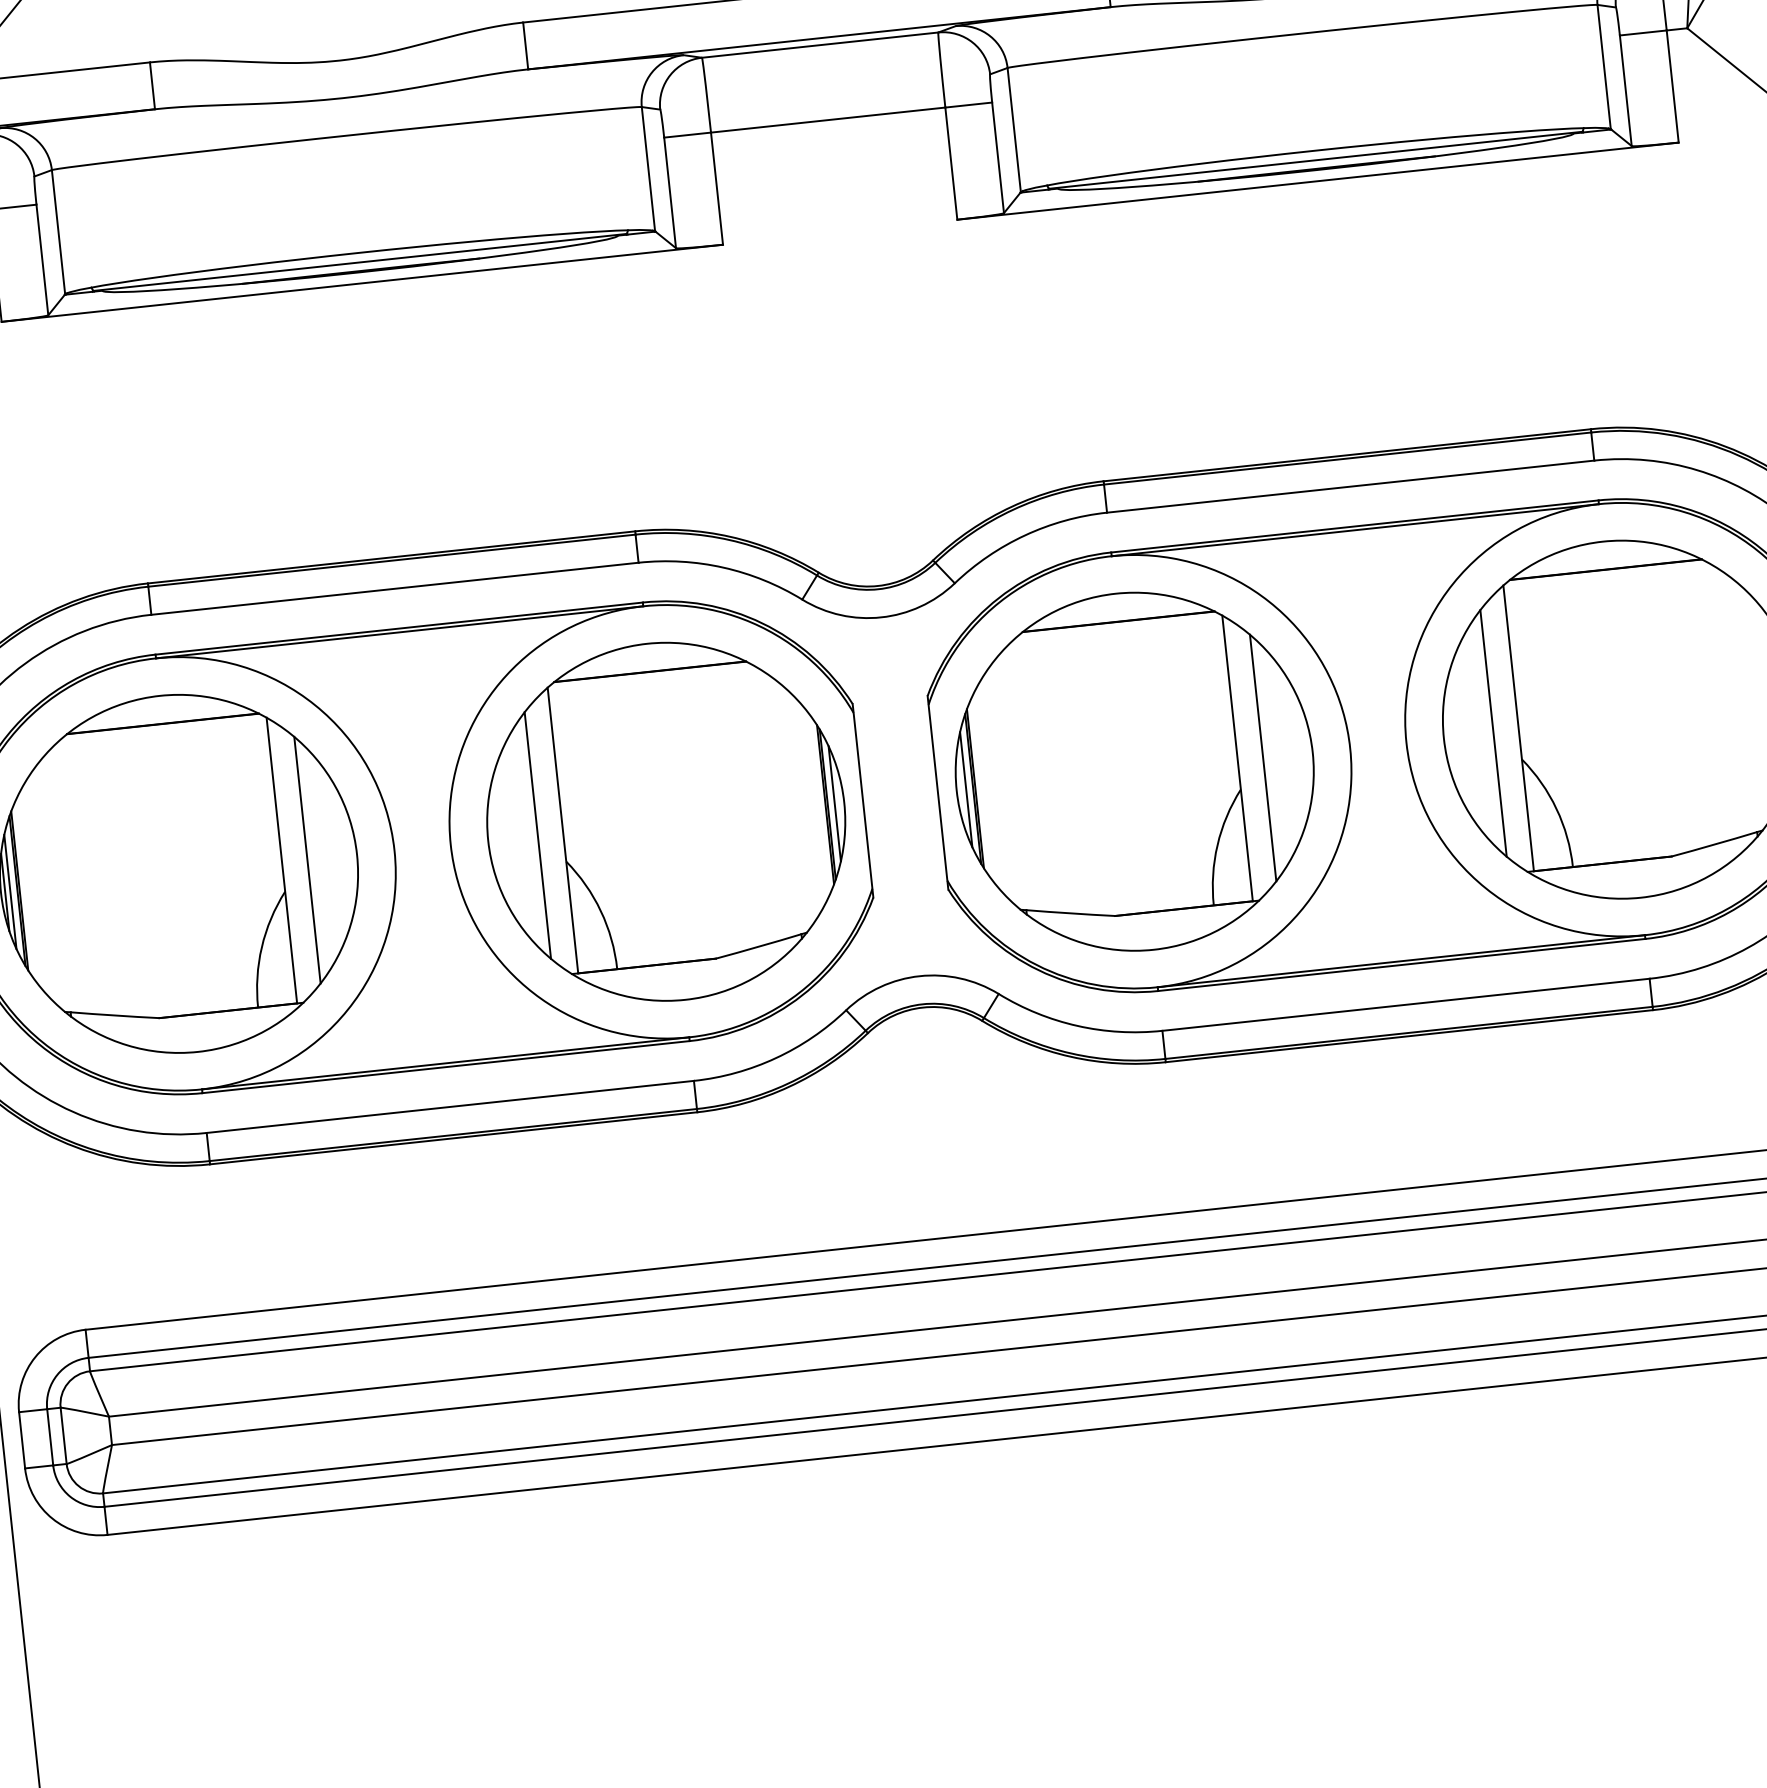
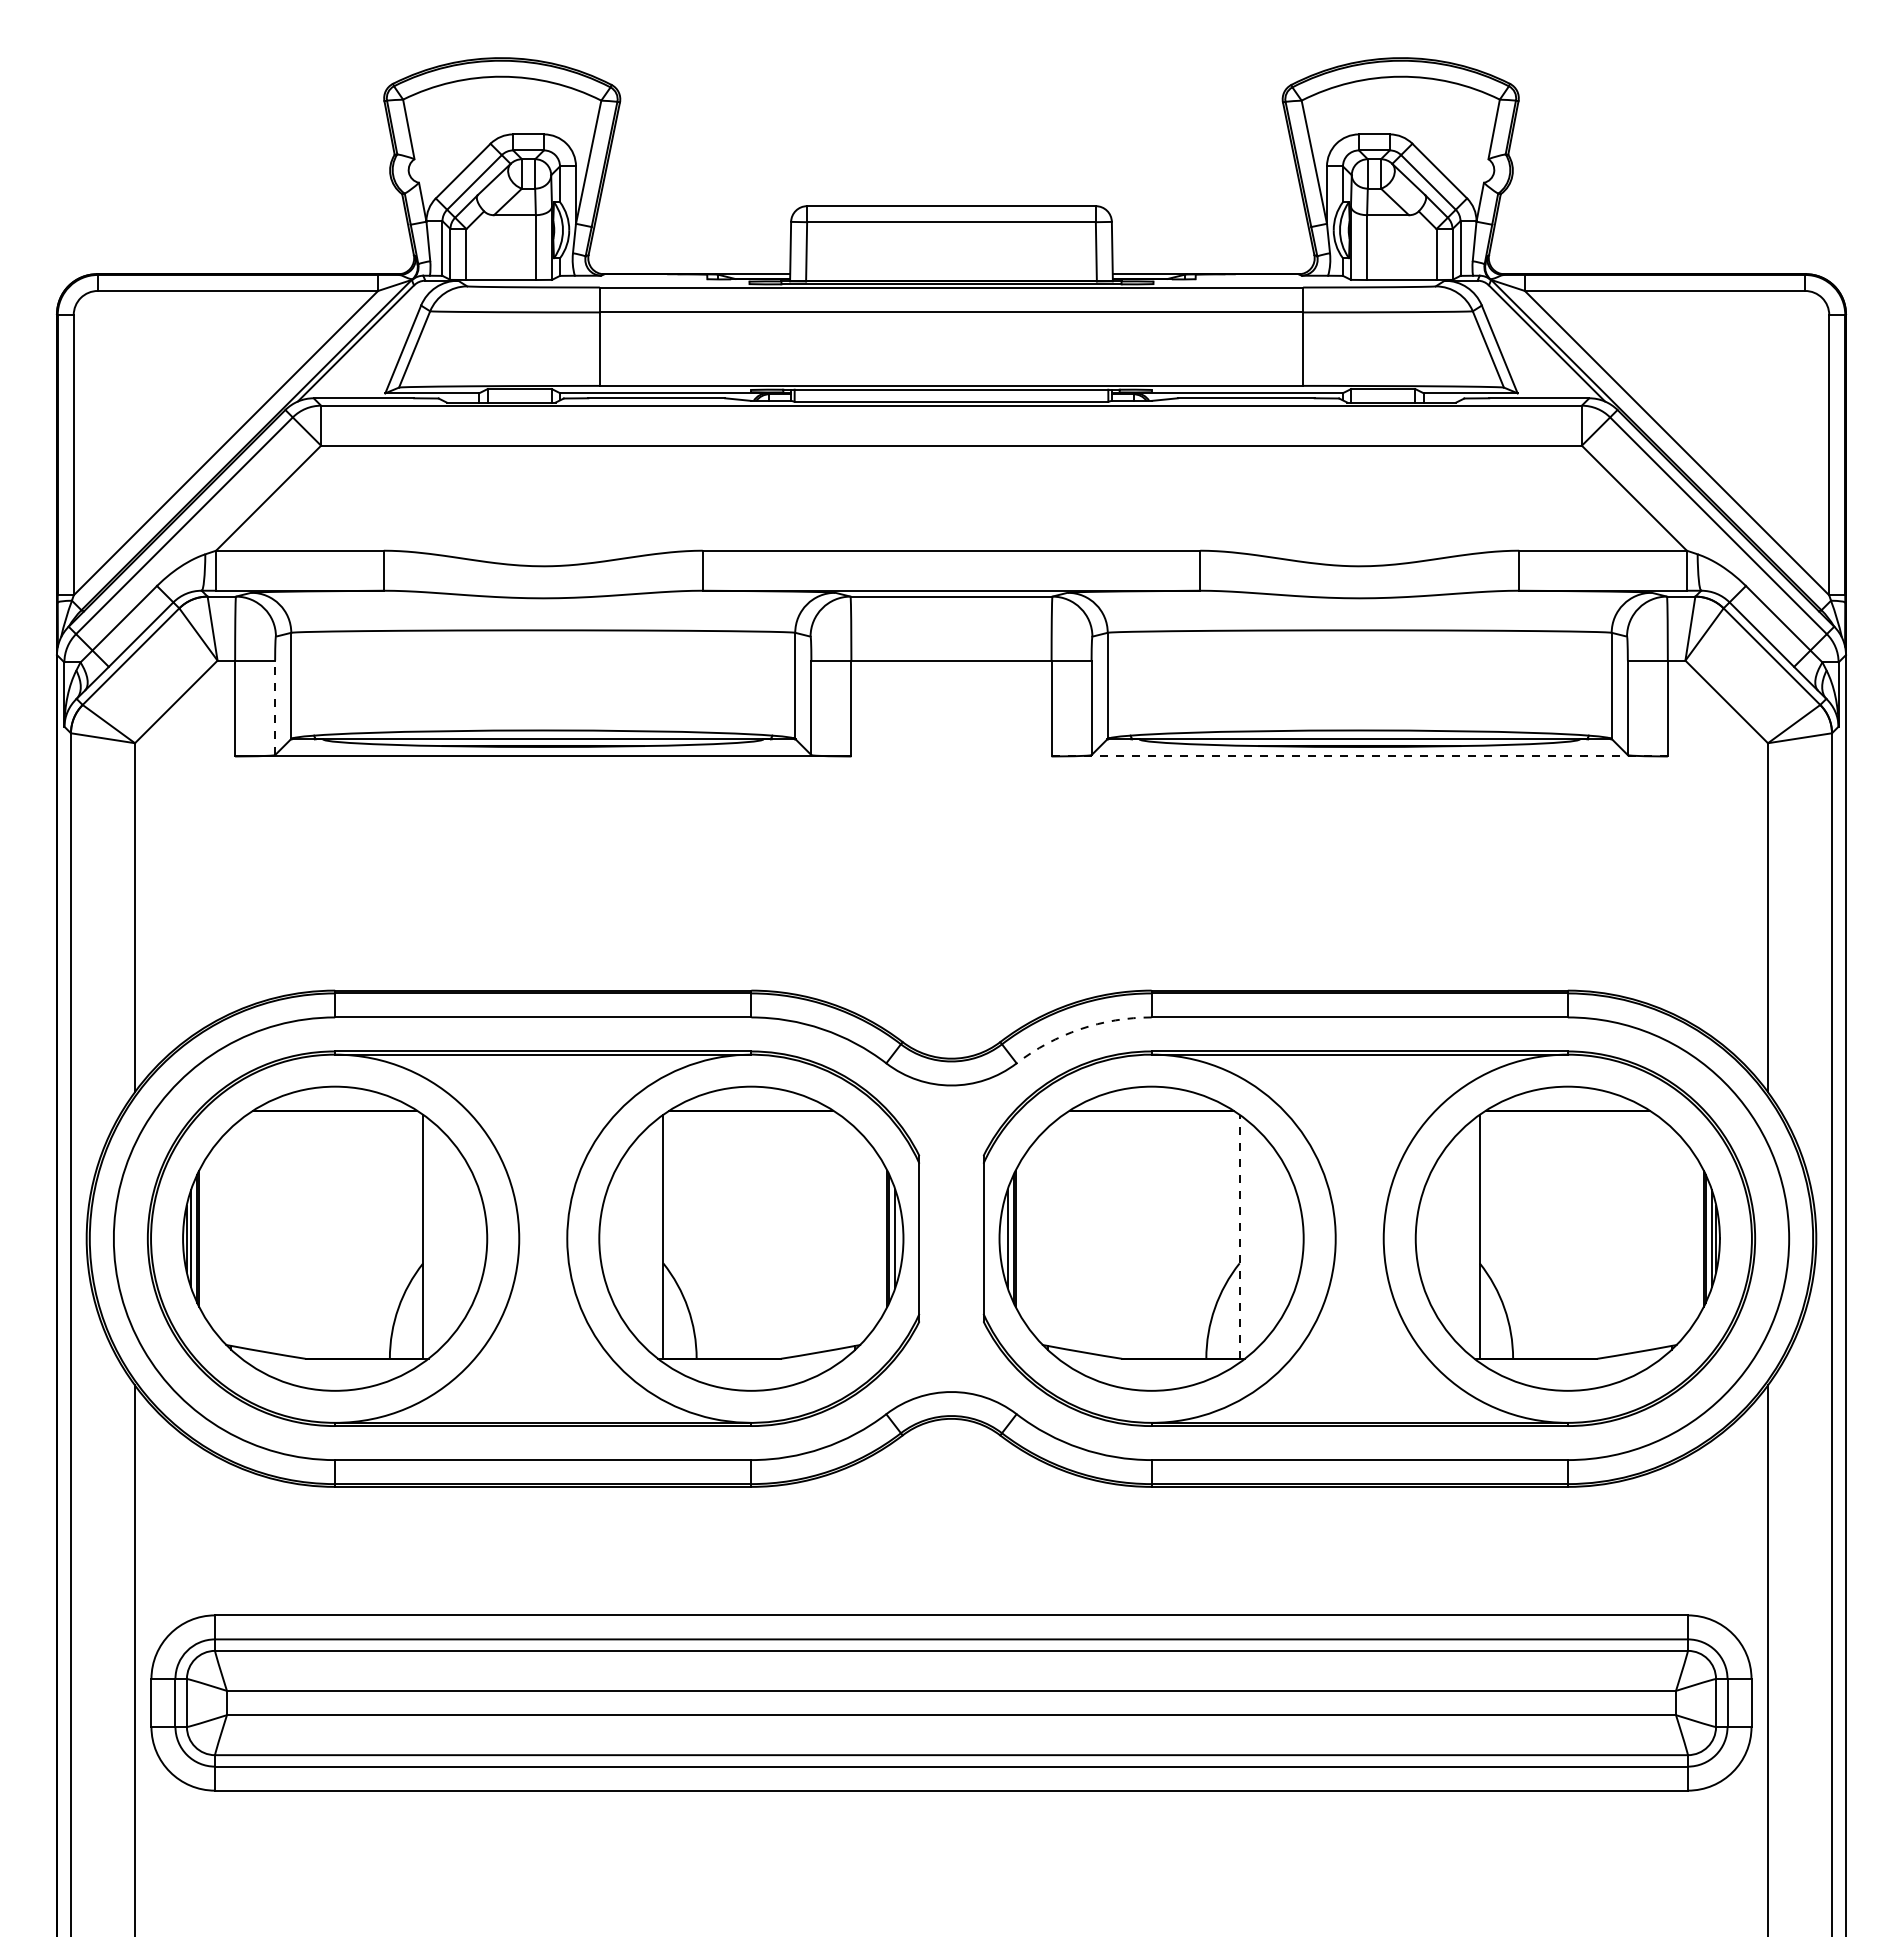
line: (1318, 181) -> (1360, 756), solid -> dashed
line: (42, 259) -> (275, 707), solid -> dashed
arc: (1025, 535) -> (1080, 1029), solid -> dashed
line: (1493, 733) -> (1458, 1238), removed
line: (1263, 757) -> (1261, 1238), removed
line: (1237, 758) -> (1239, 1236), solid -> dashed
line: (537, 835) -> (641, 1238), removed
line: (307, 859) -> (444, 1238), removed

